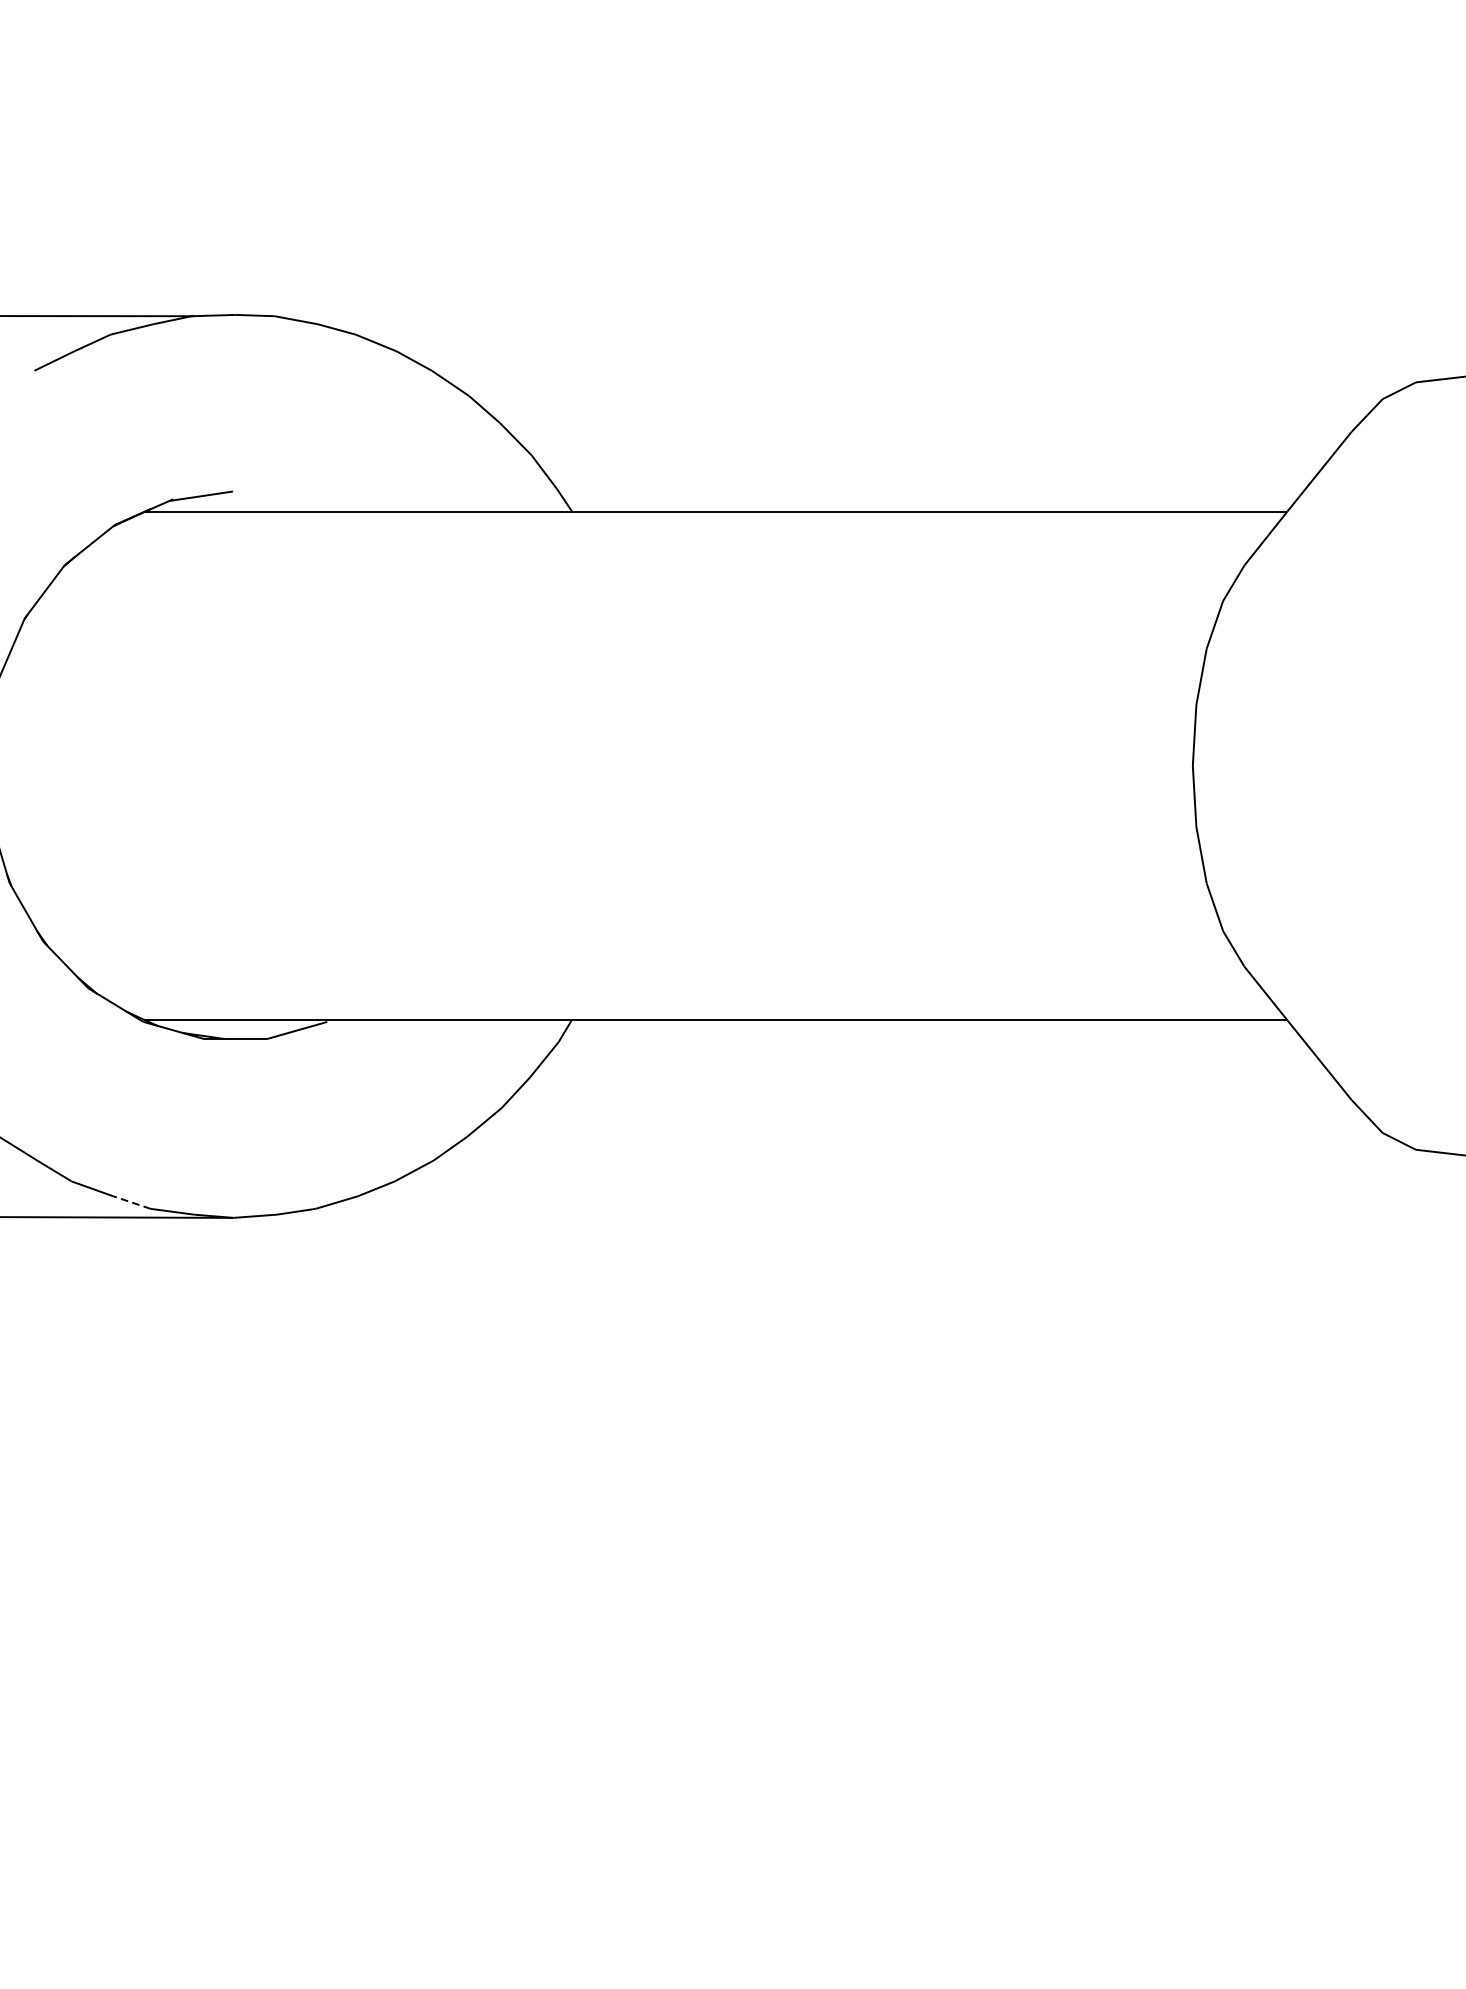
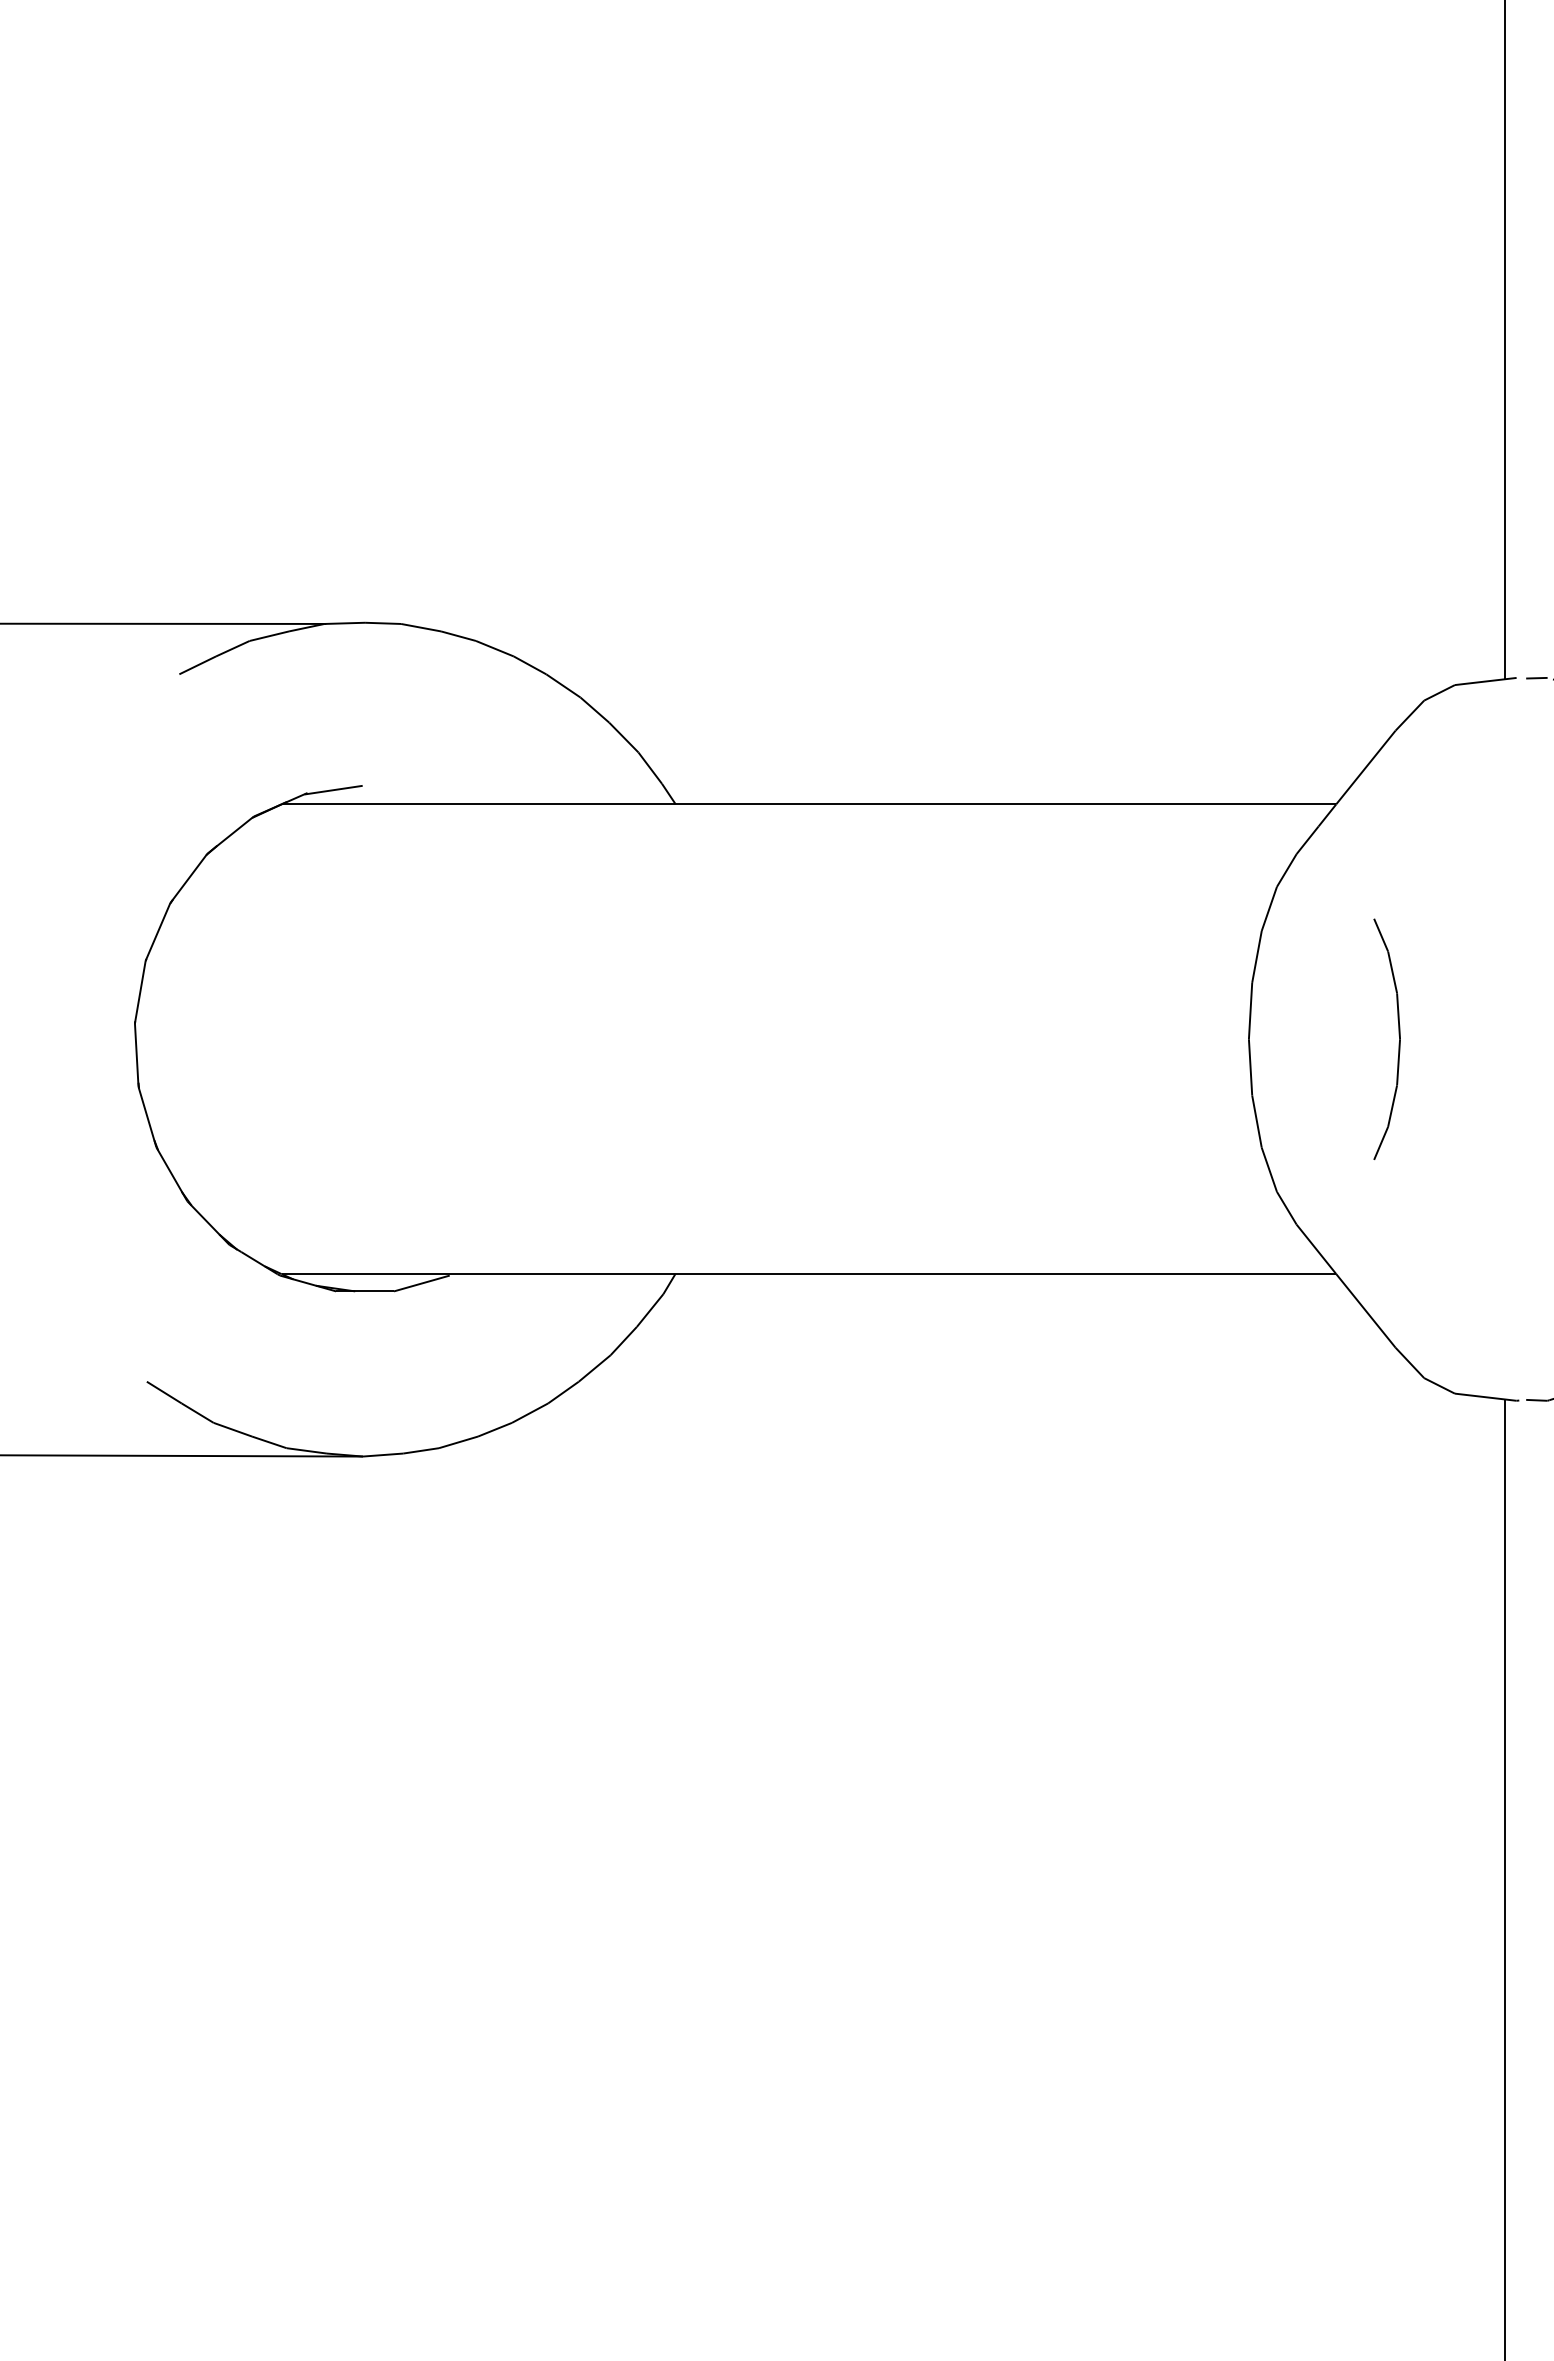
part: (1354, 761) -> (1398, 1035), added
line: (131, 1202) -> (268, 1442), dashed -> solid

